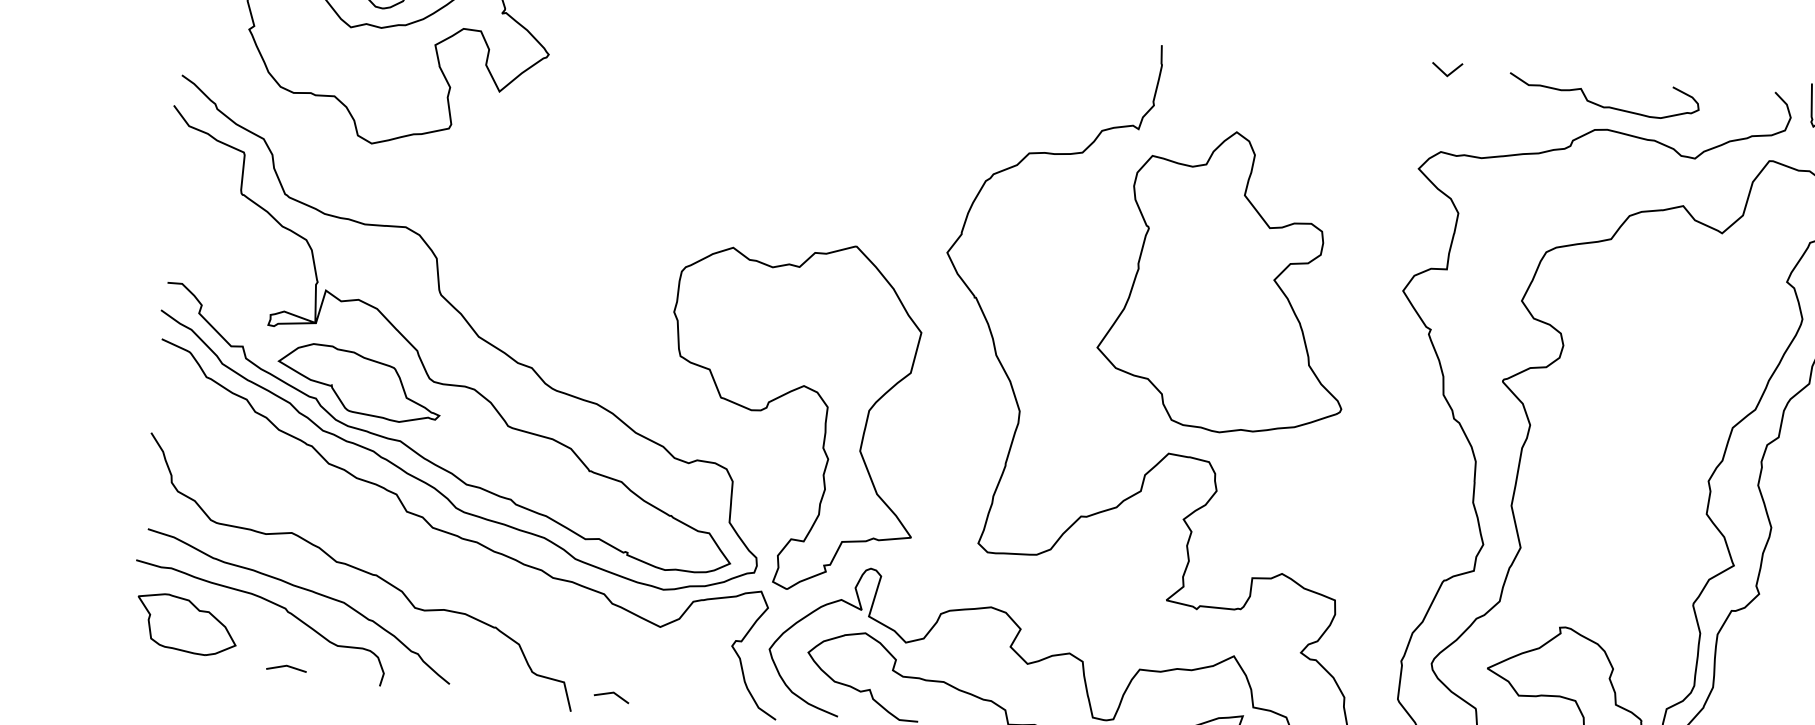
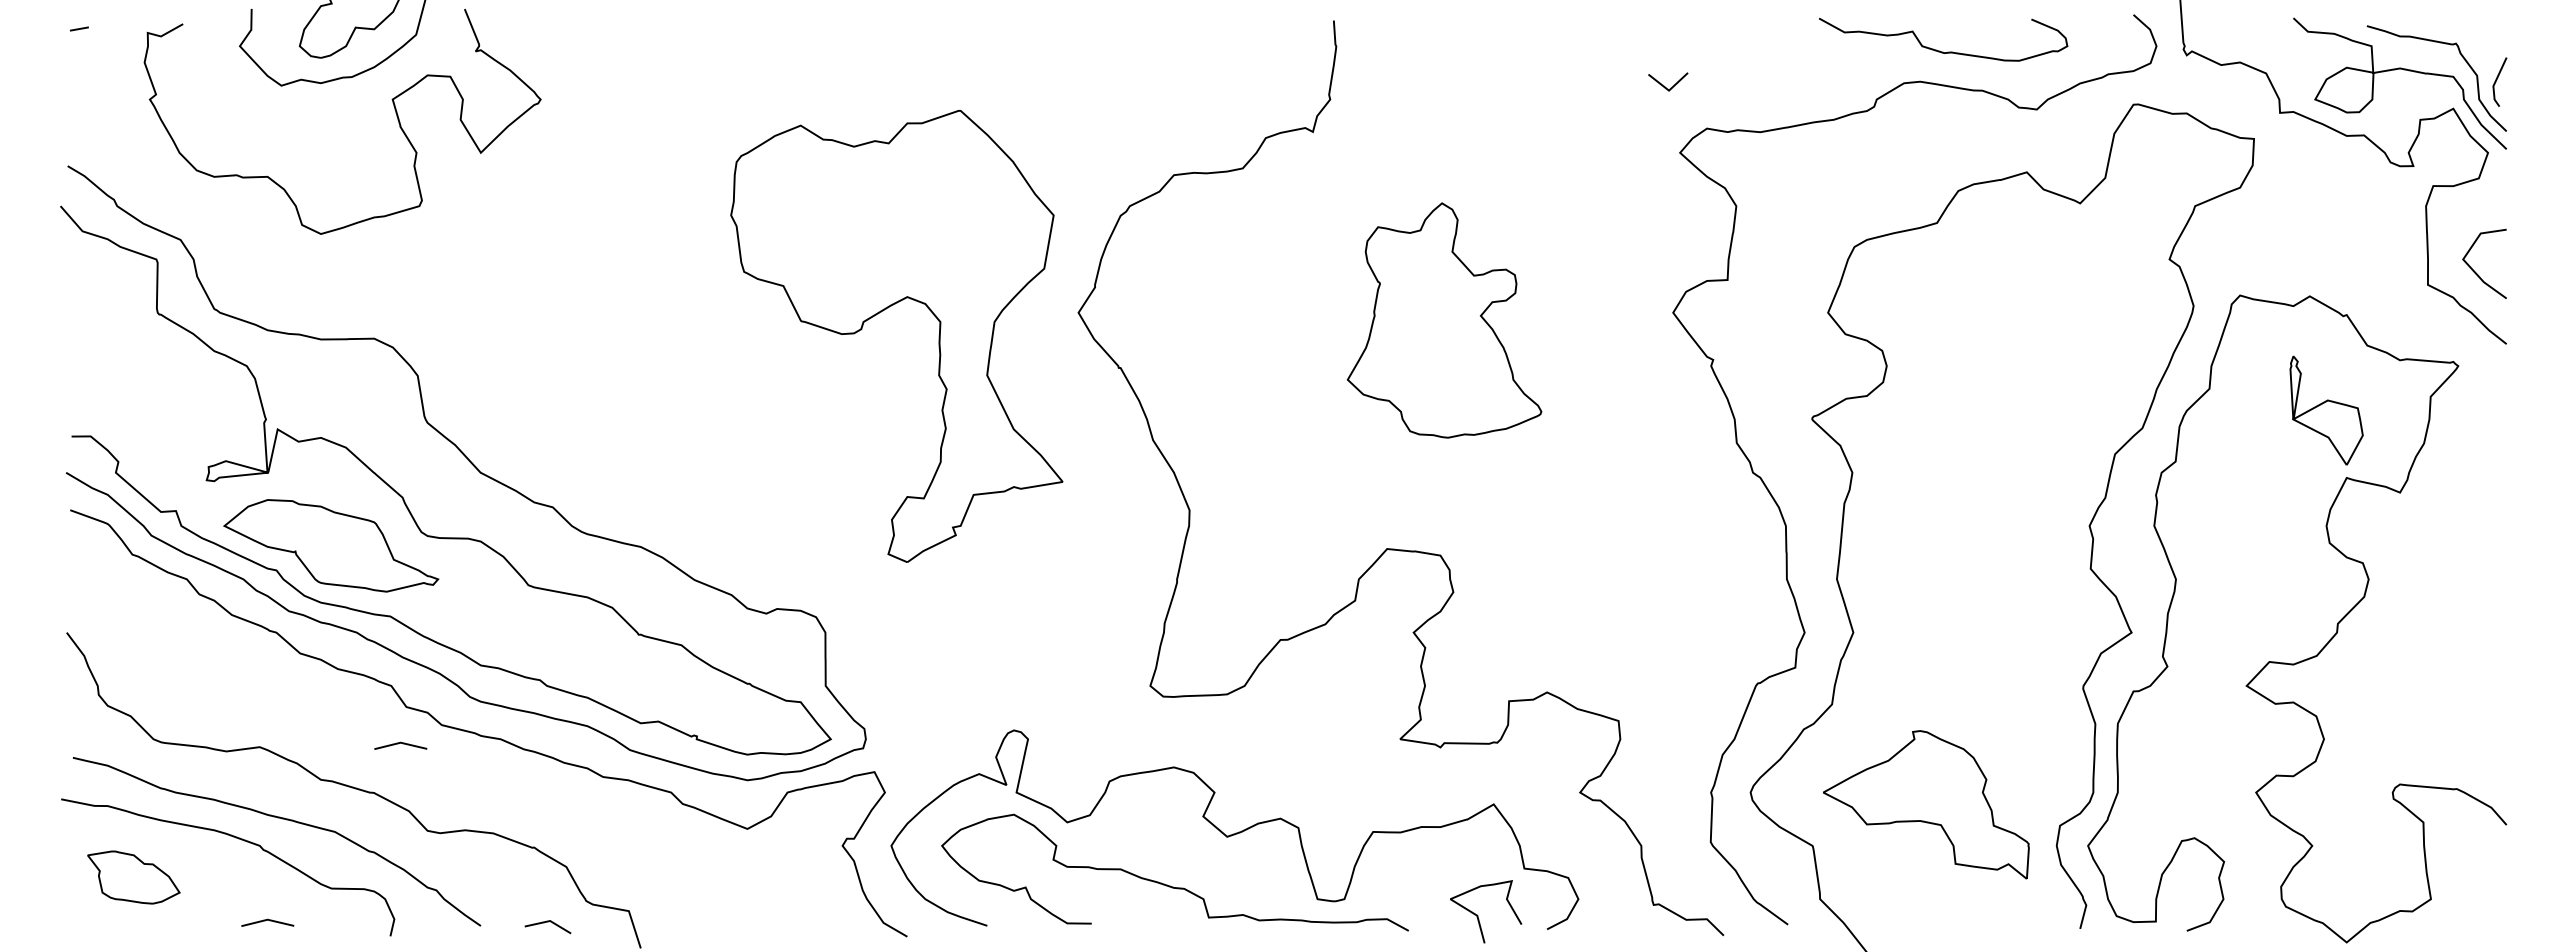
line: (1444, 71) -> (1664, 85), moved
curve: (1600, 105) -> (1939, 50), moved
part: (1227, 282) -> (1444, 320), size x0.6
part: (784, 395) -> (883, 311), moved
line: (399, 539) -> (400, 743), added
part: (186, 624) -> (133, 877), size x0.7
line: (611, 693) -> (547, 922), moved

